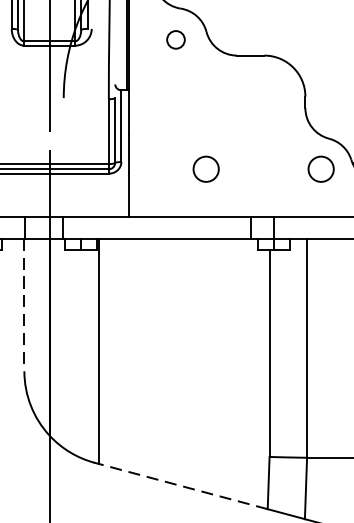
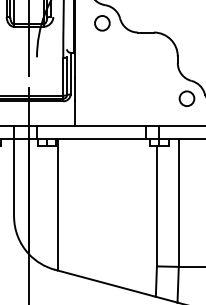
circle: (176, 40) -> (102, 23), size x1.43
circle: (205, 168) -> (119, 98), removed
line: (25, 304) -> (14, 177), dashed -> solid
line: (183, 486) -> (106, 283), dashed -> solid

